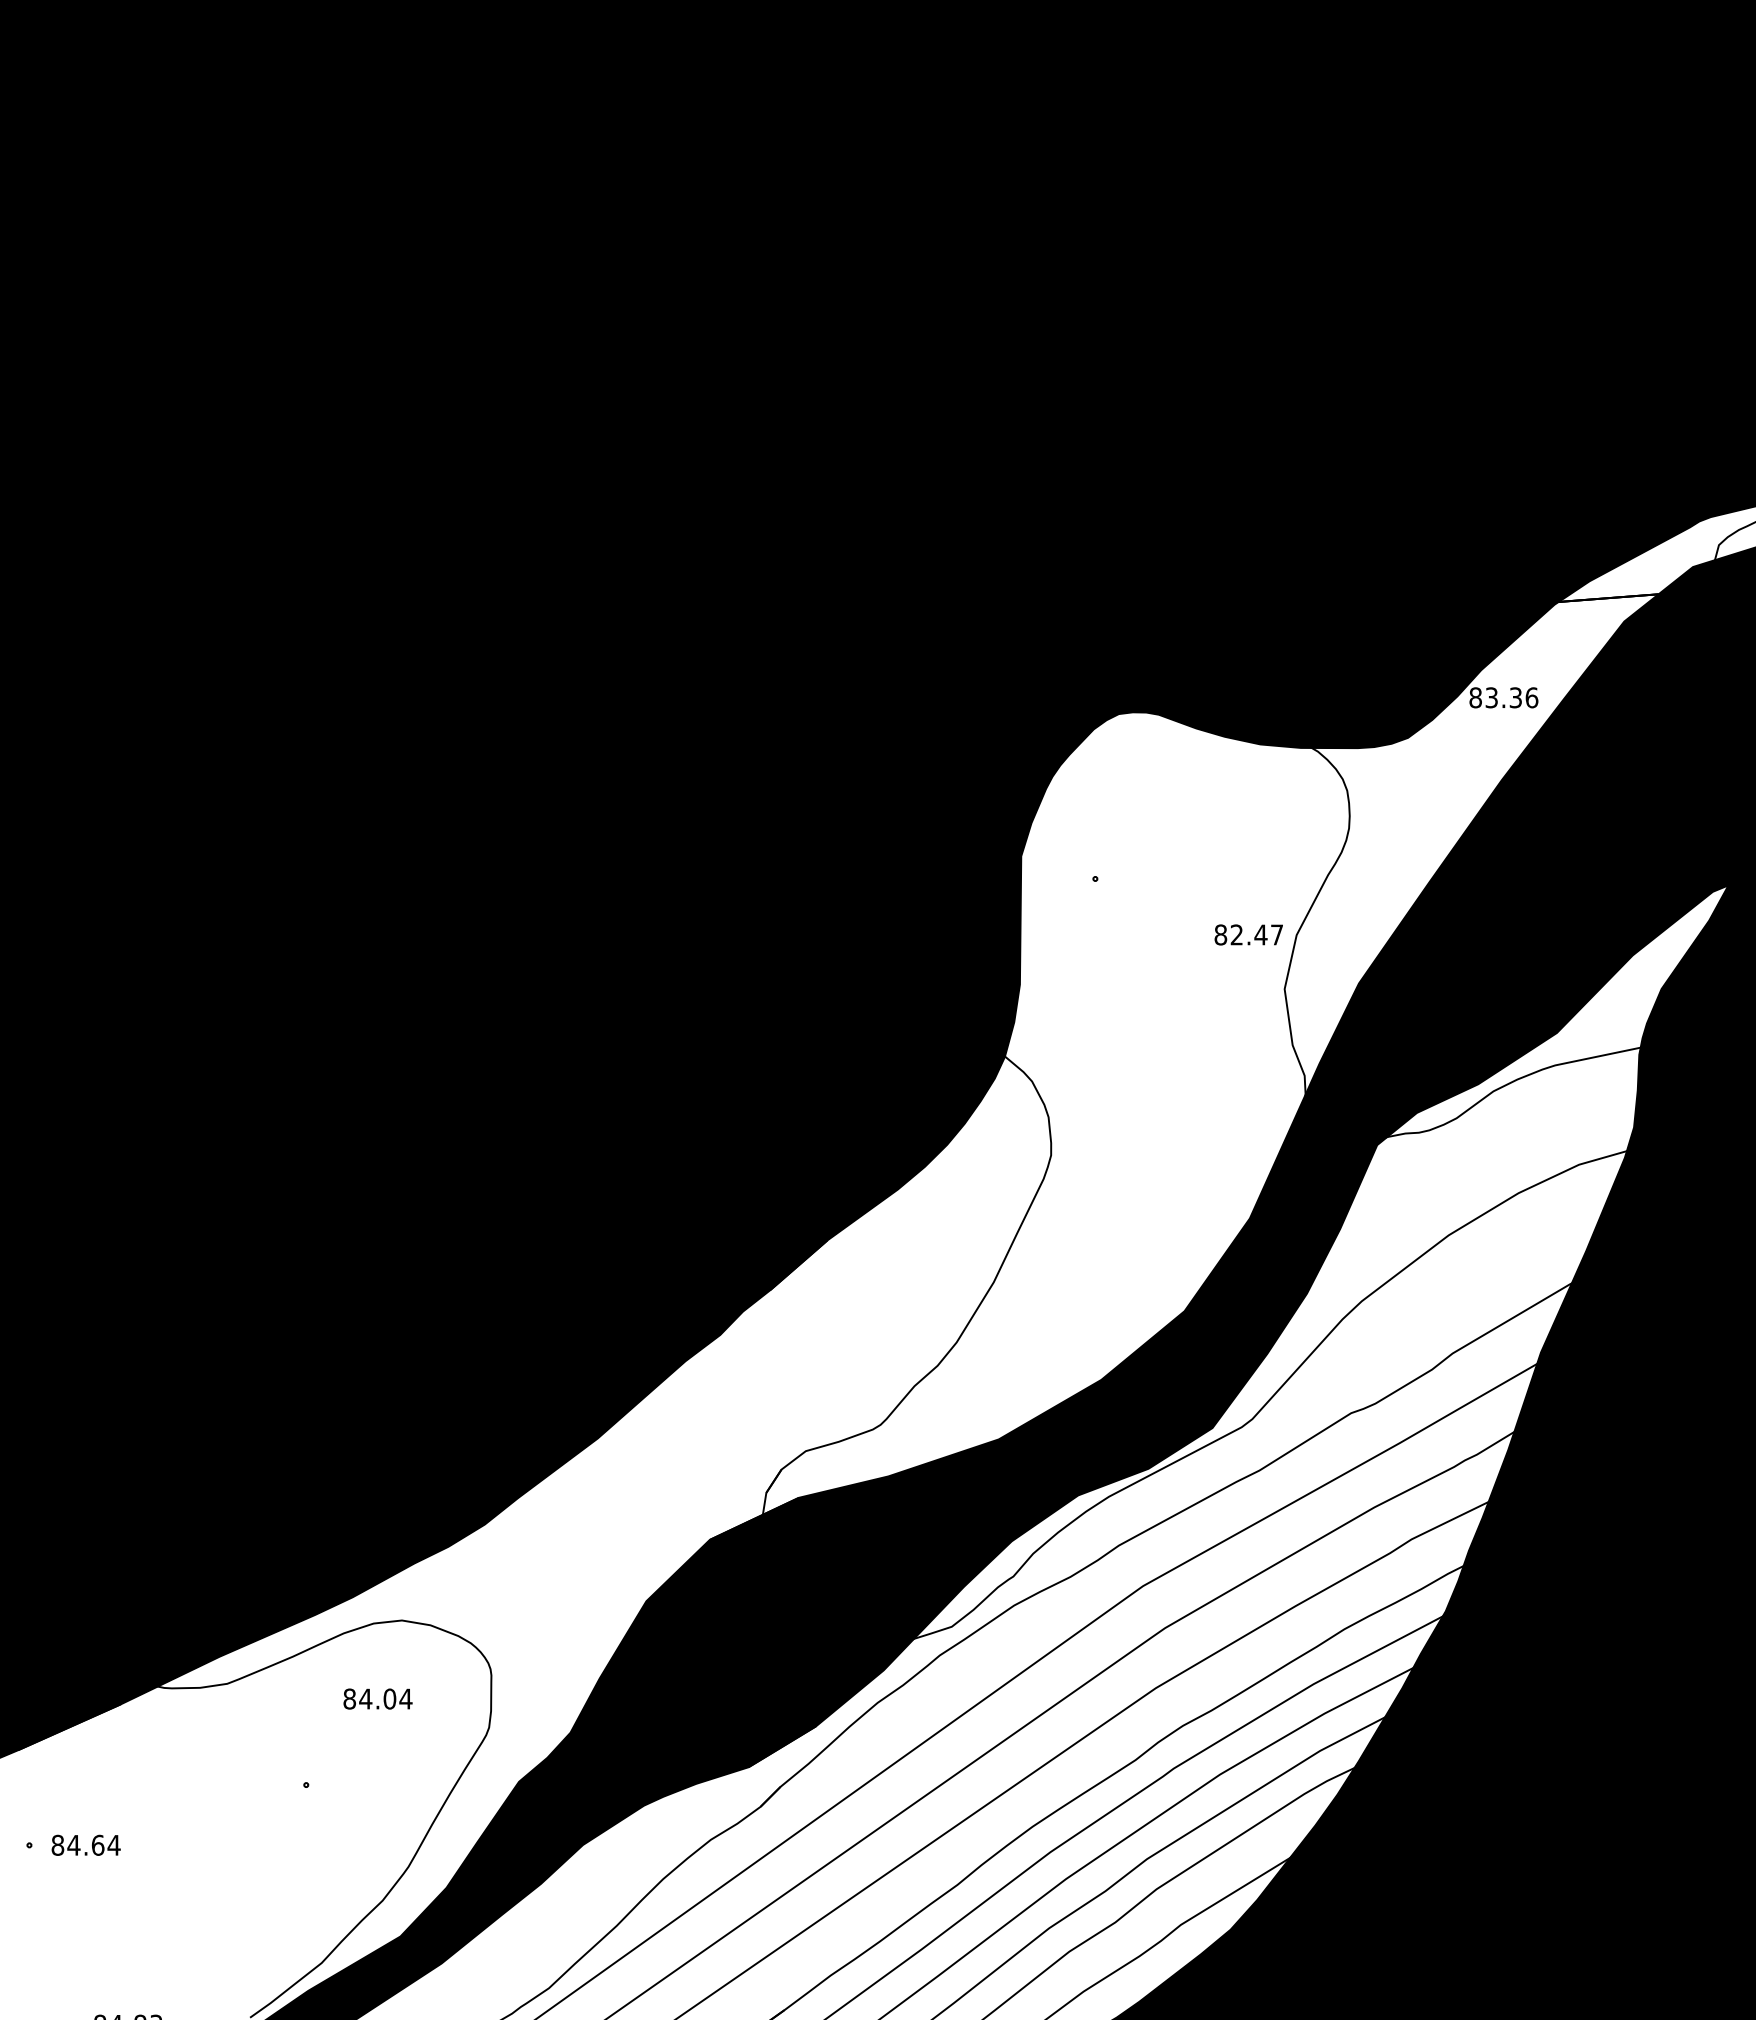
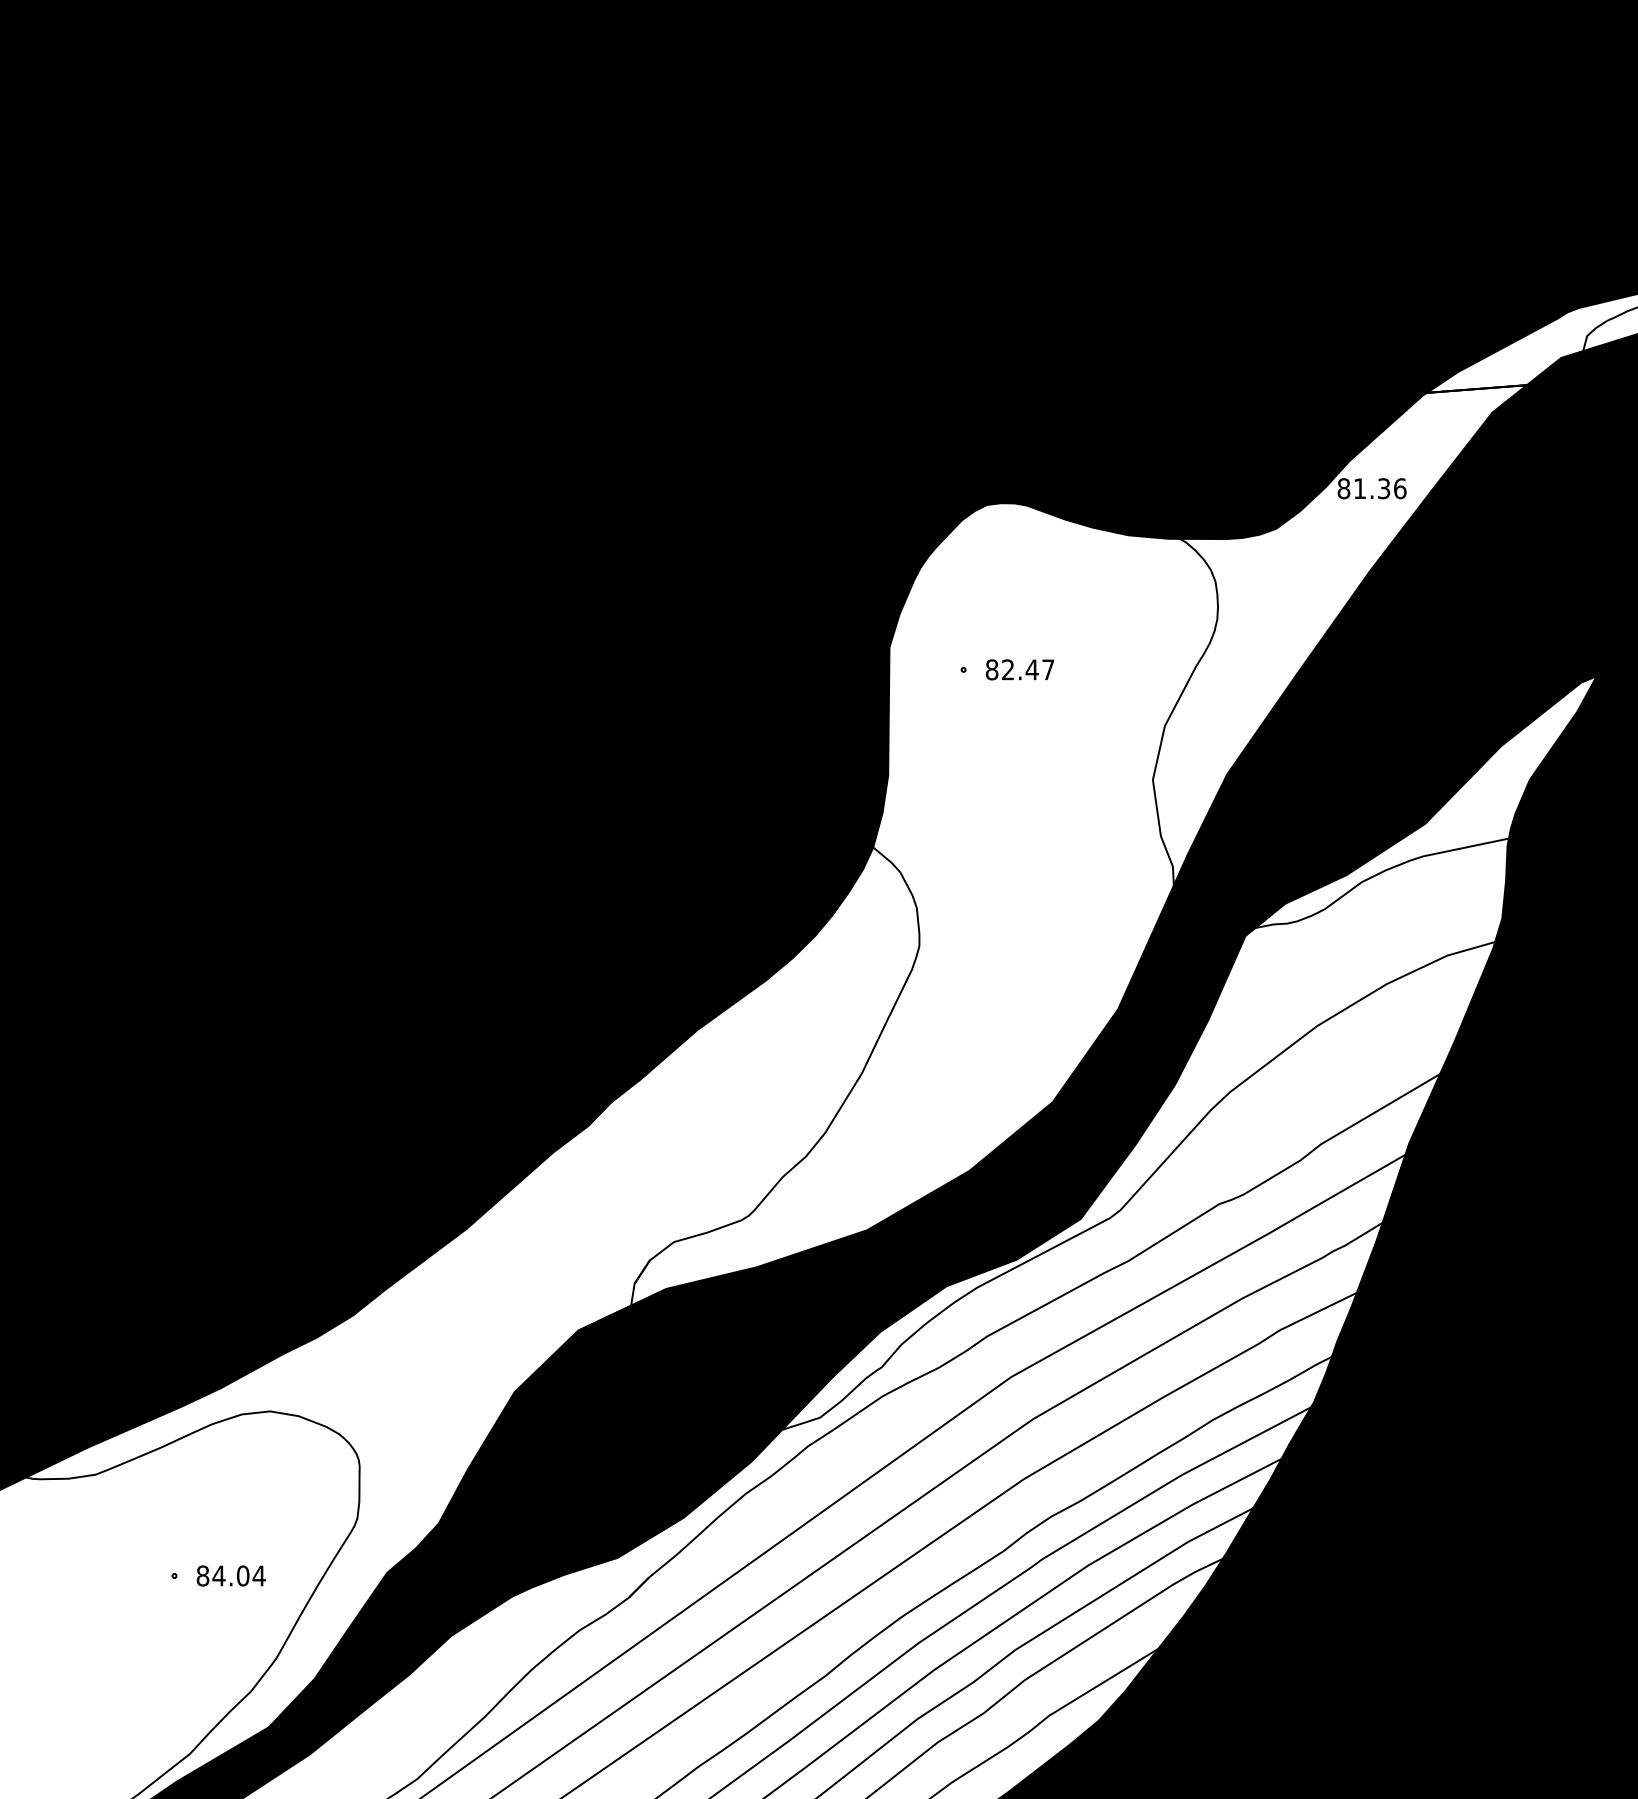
text: (1491, 697) -> (1359, 488), 83.36 -> 81.36
text: (1248, 934) -> (1019, 669), moved
text: (377, 1698) -> (230, 1575), moved

